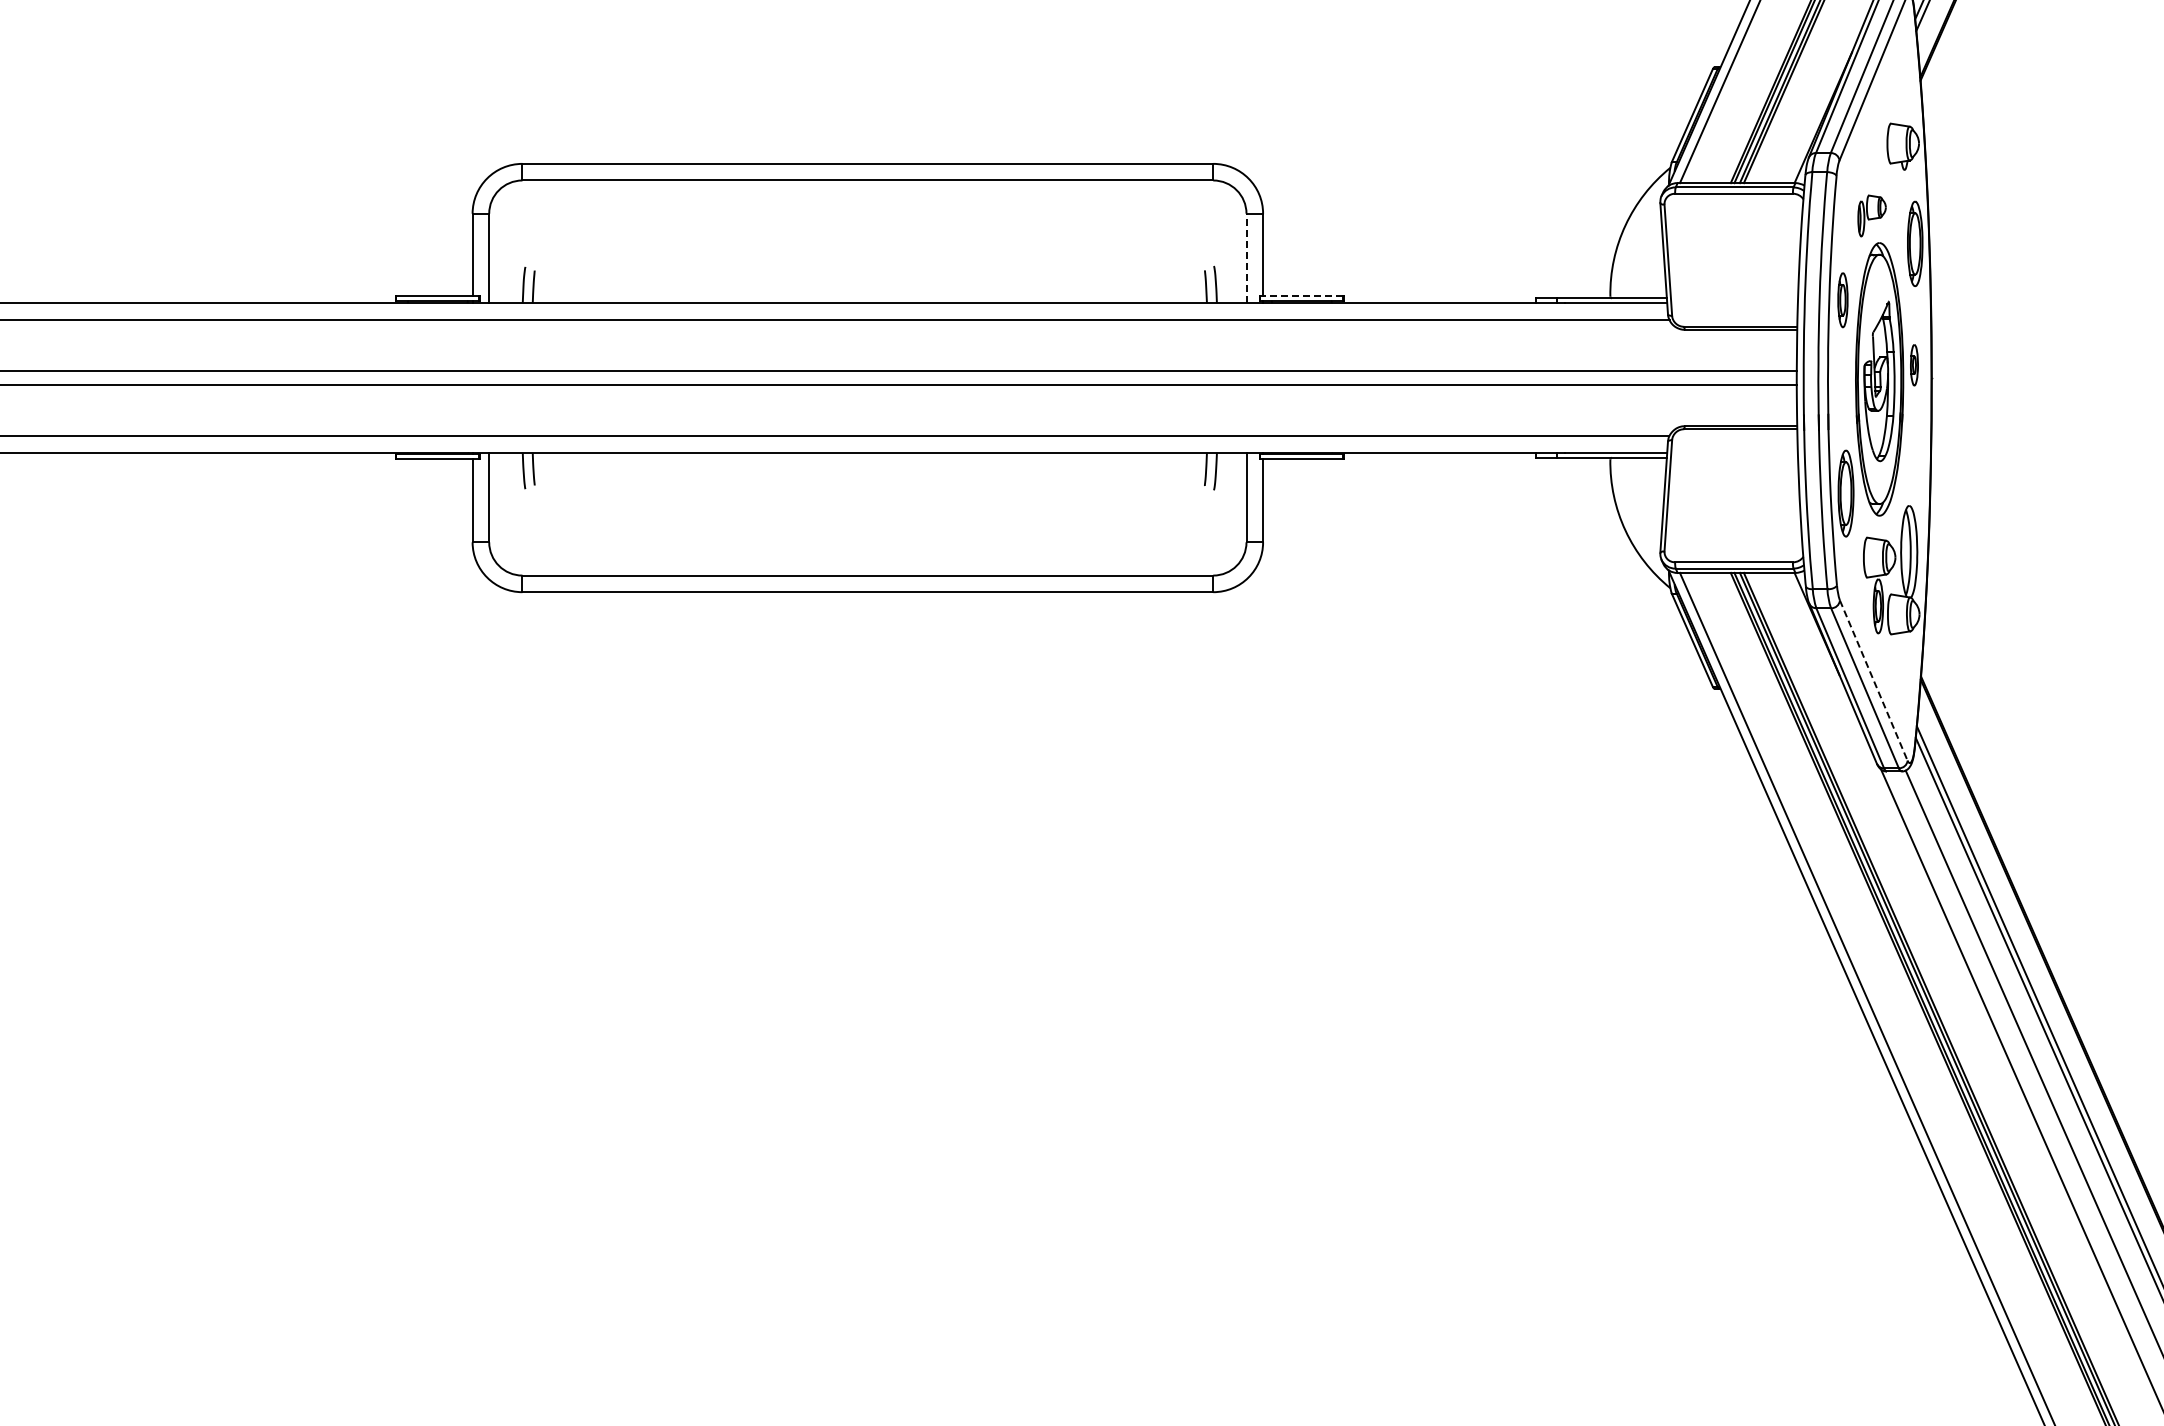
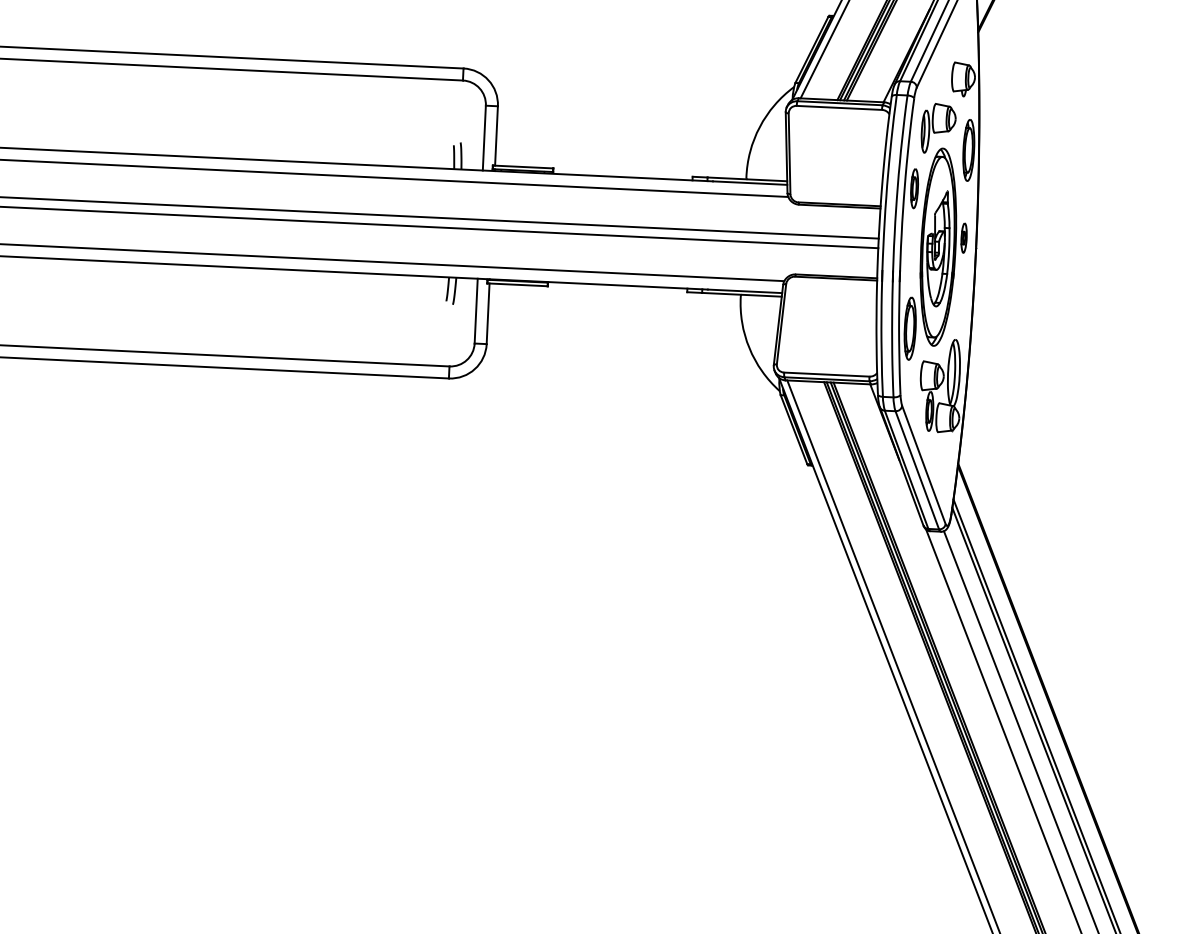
part: (1871, 215) -> (938, 128), size x1.67
line: (1246, 258) -> (484, 138), dashed -> solid
line: (1301, 295) -> (522, 166), dashed -> solid
line: (1873, 680) -> (923, 464), dashed -> solid

